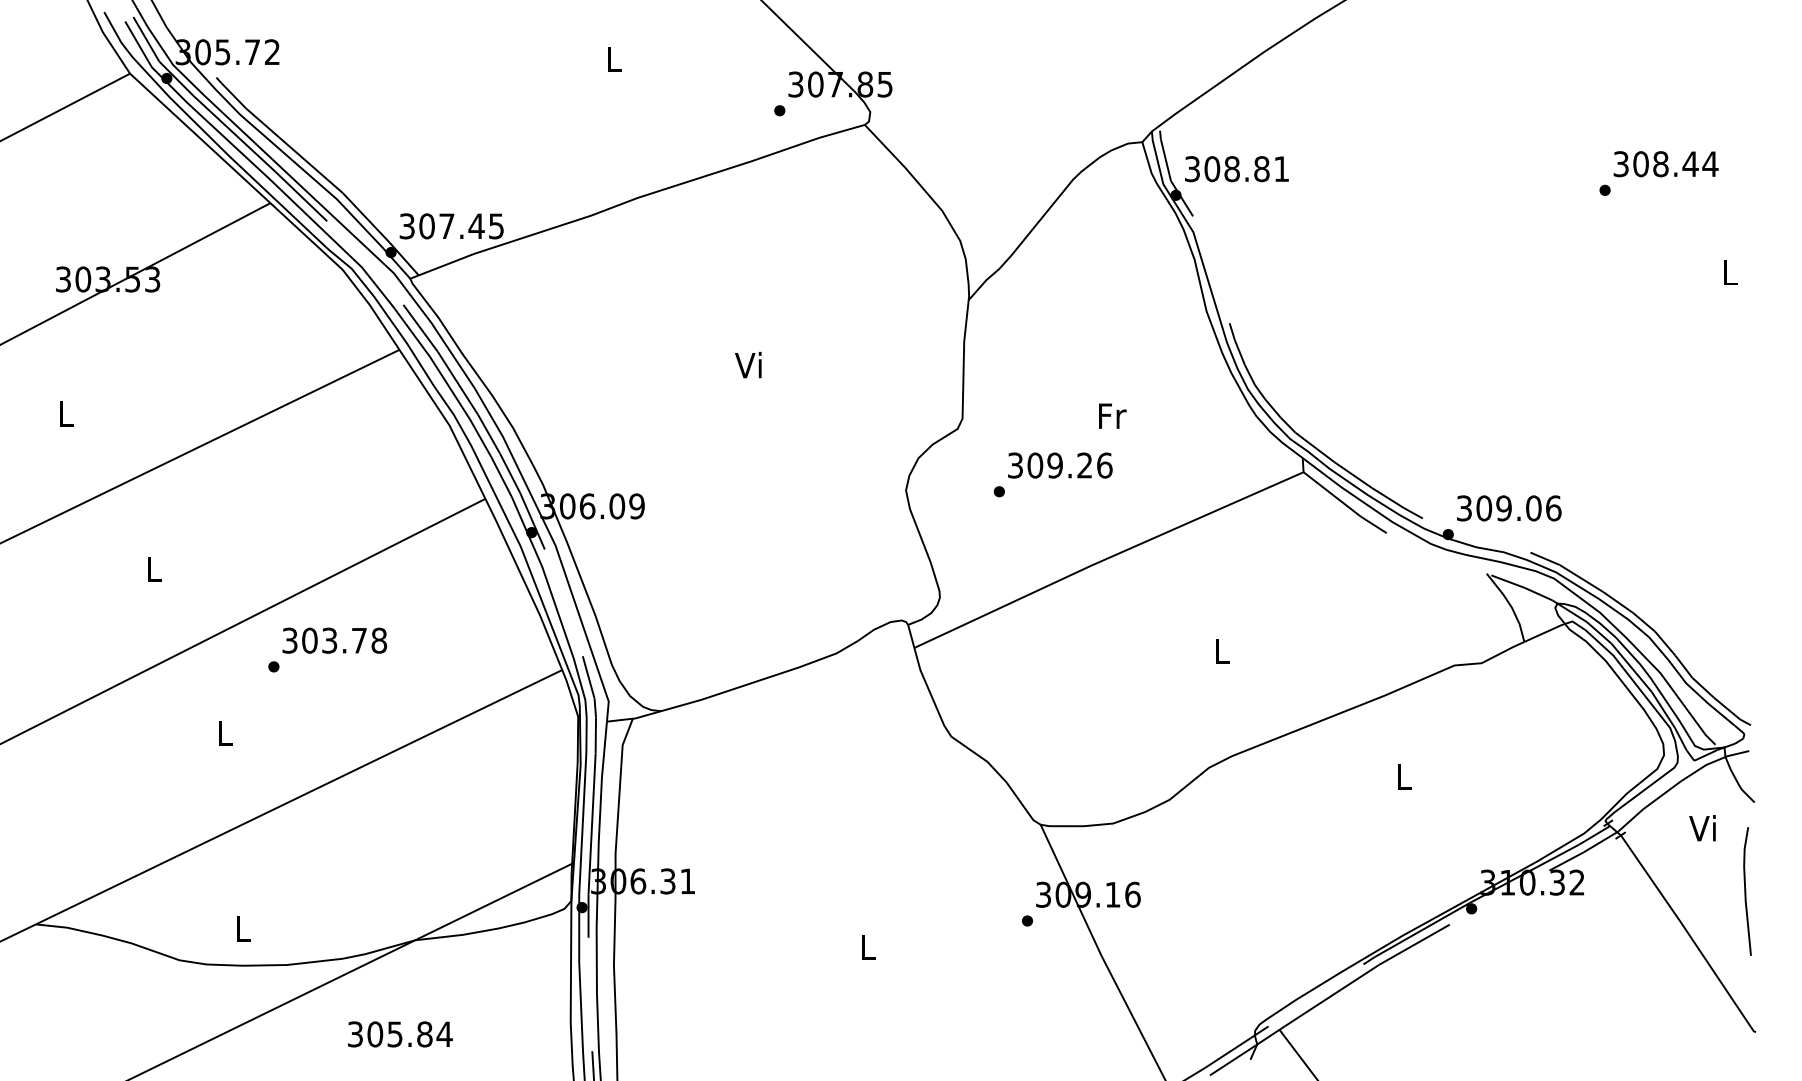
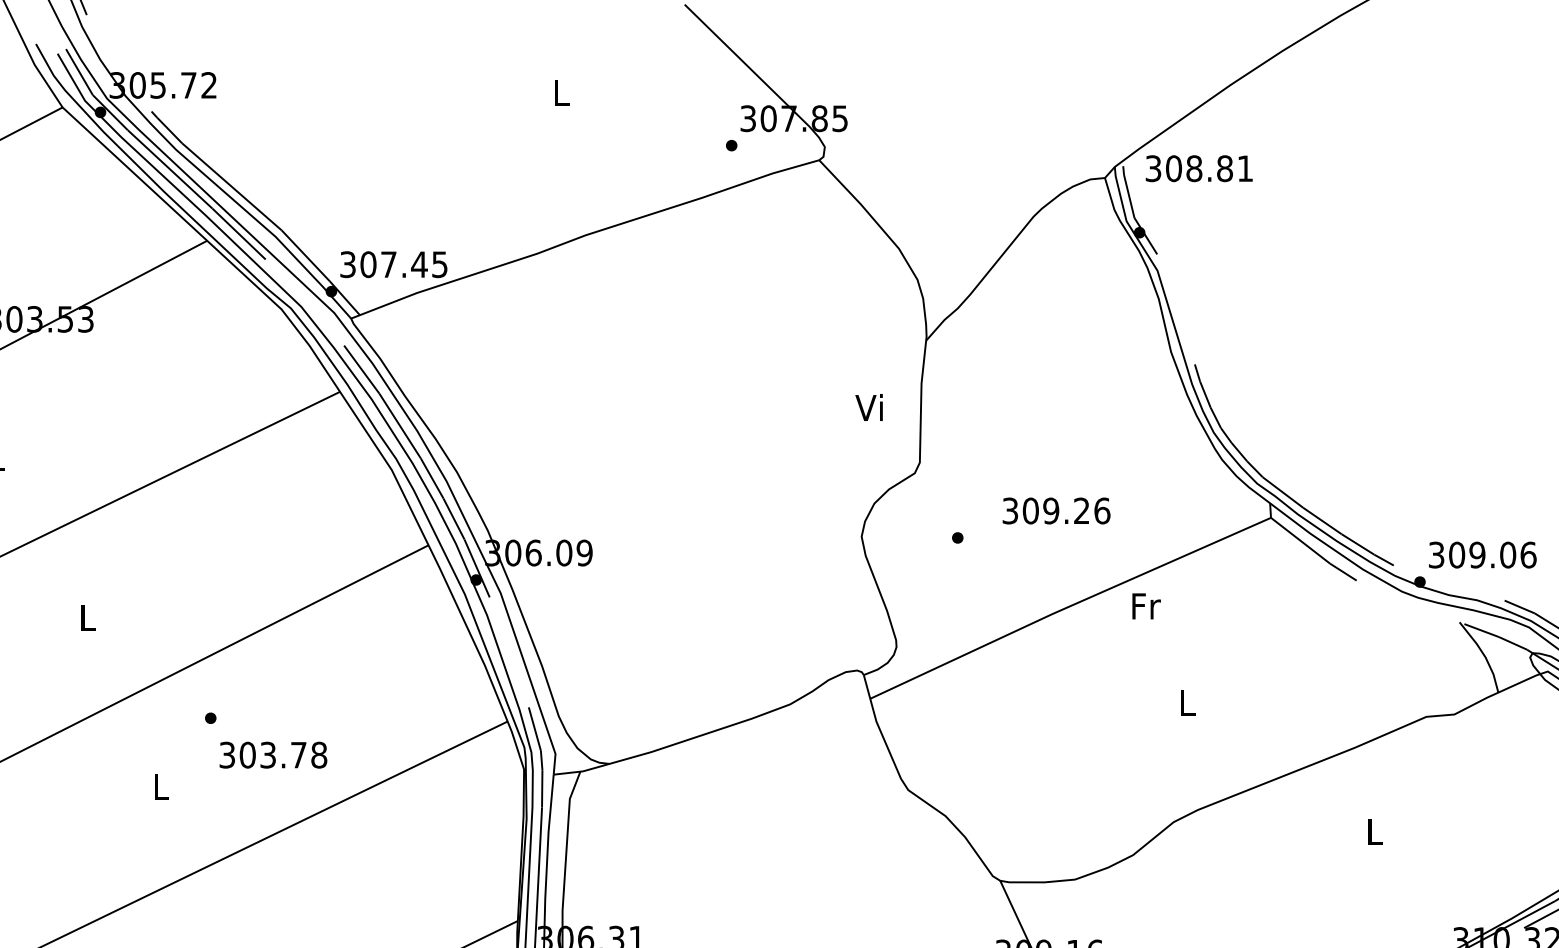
text: (1236, 169) -> (1198, 169), moved
text: (748, 365) -> (869, 407), moved
text: (1112, 415) -> (1146, 605), moved
text: (1060, 465) -> (1056, 510), moved
text: (334, 640) -> (273, 754), moved

